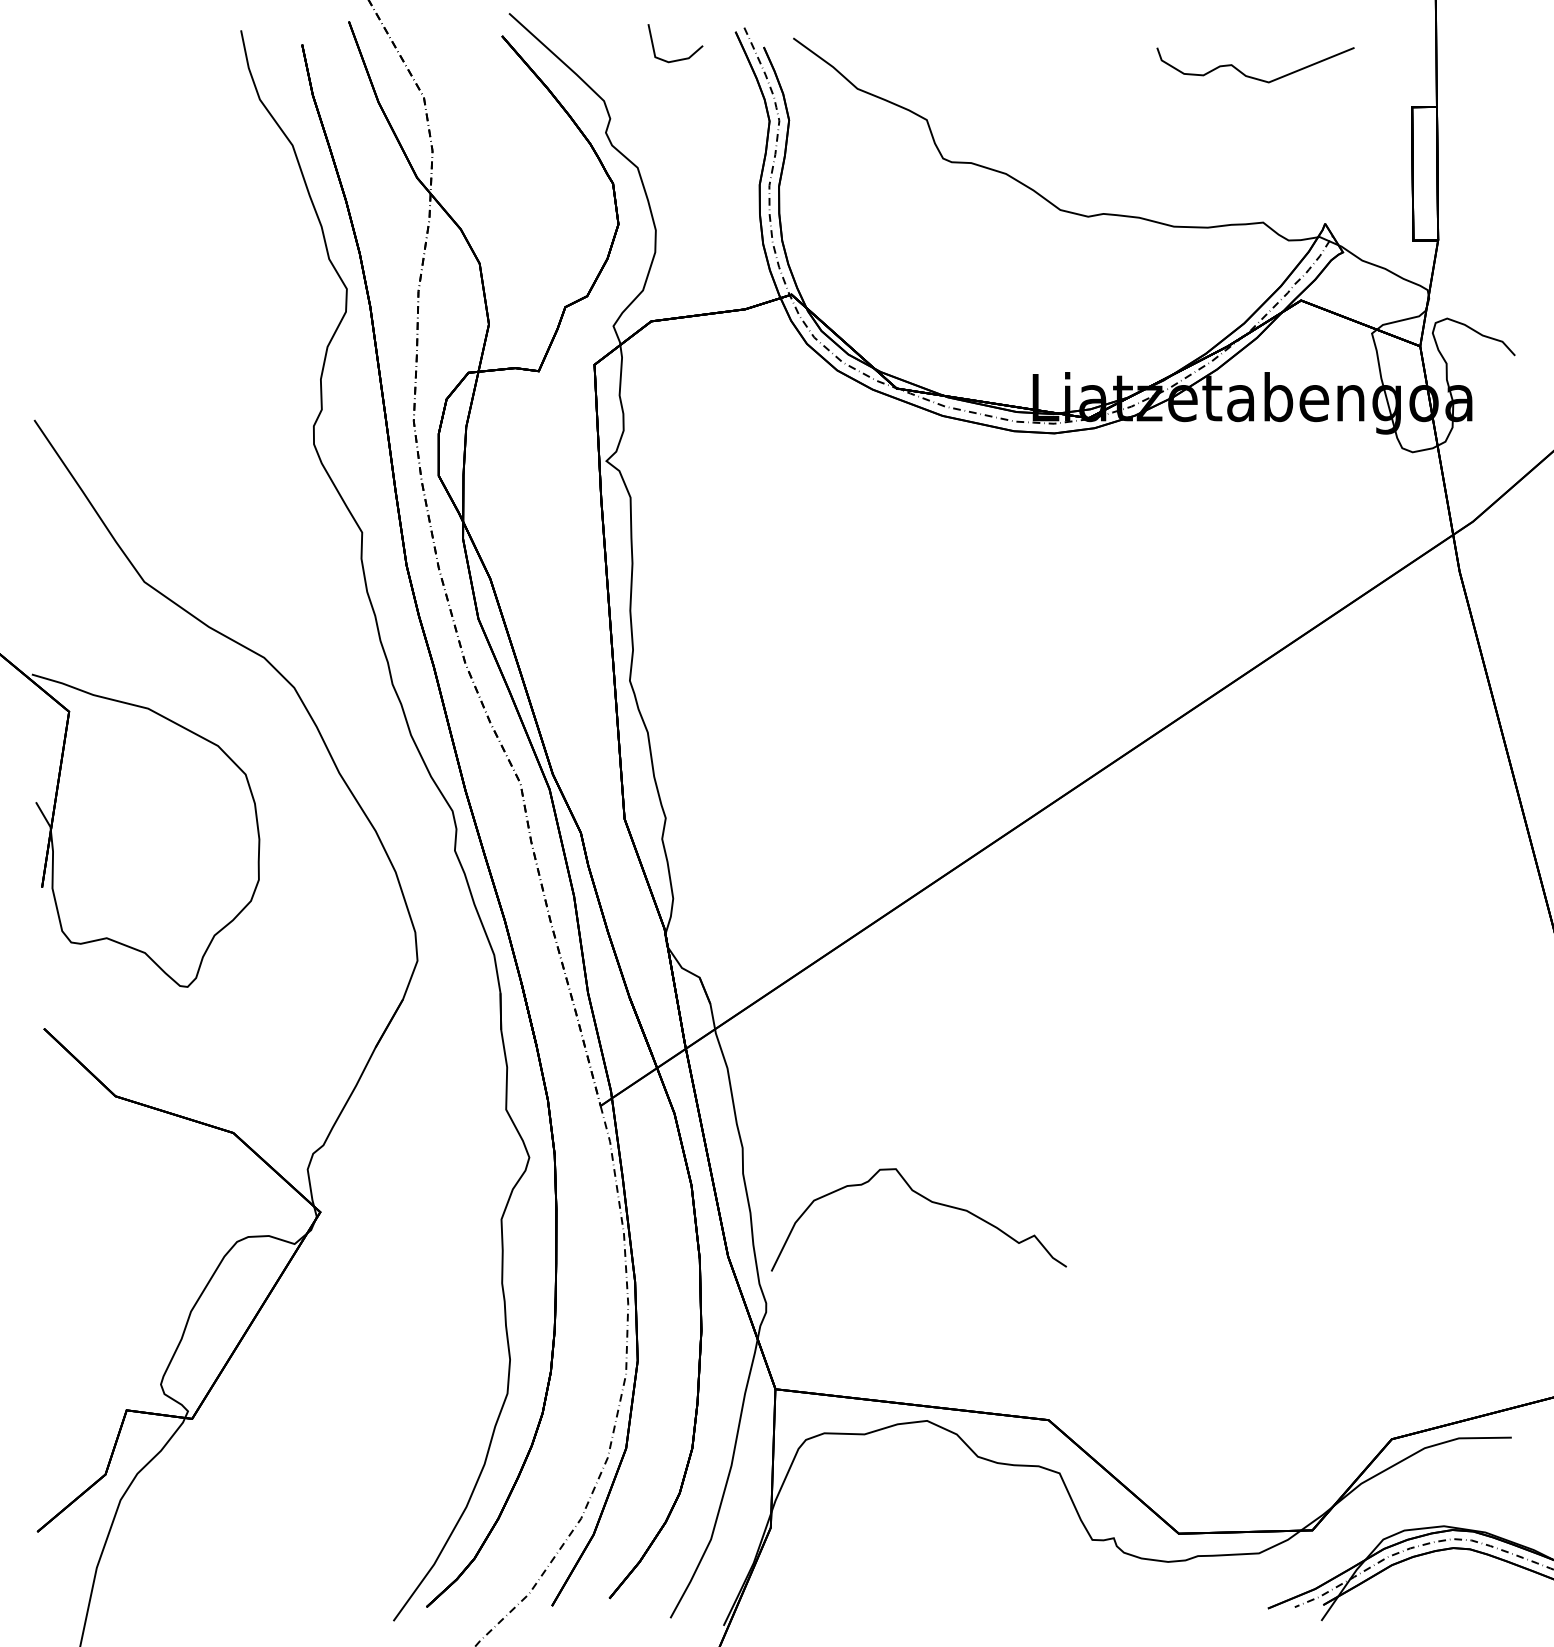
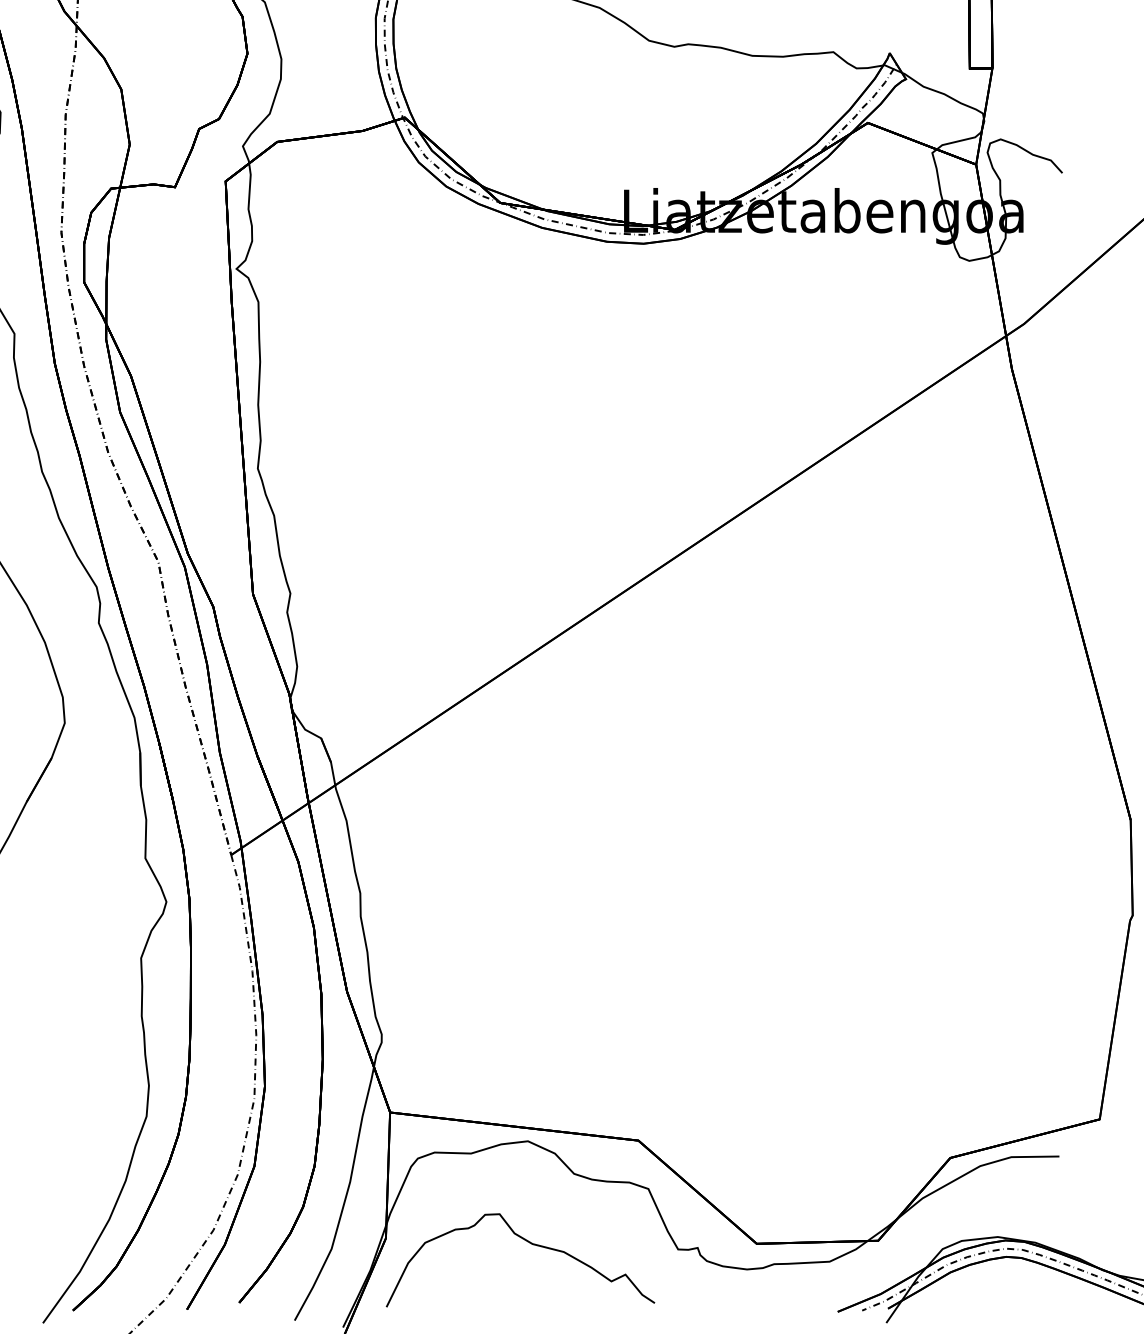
curve: (930, 1202) -> (531, 1244), moved

